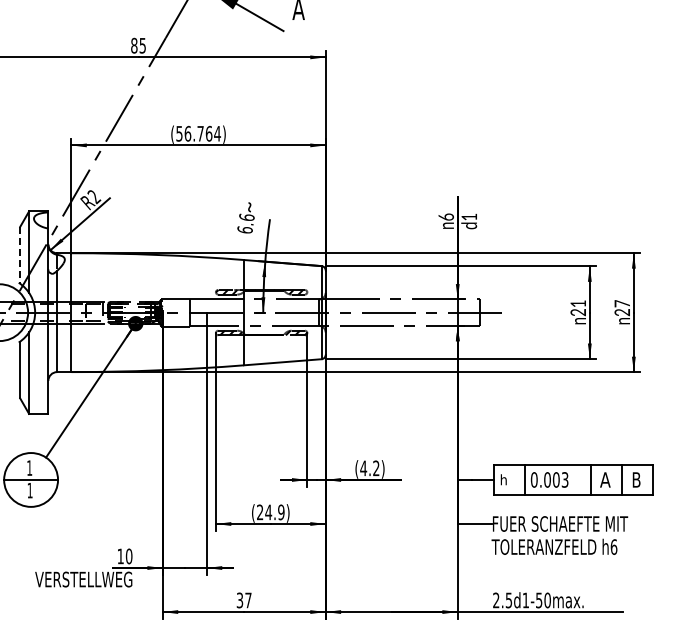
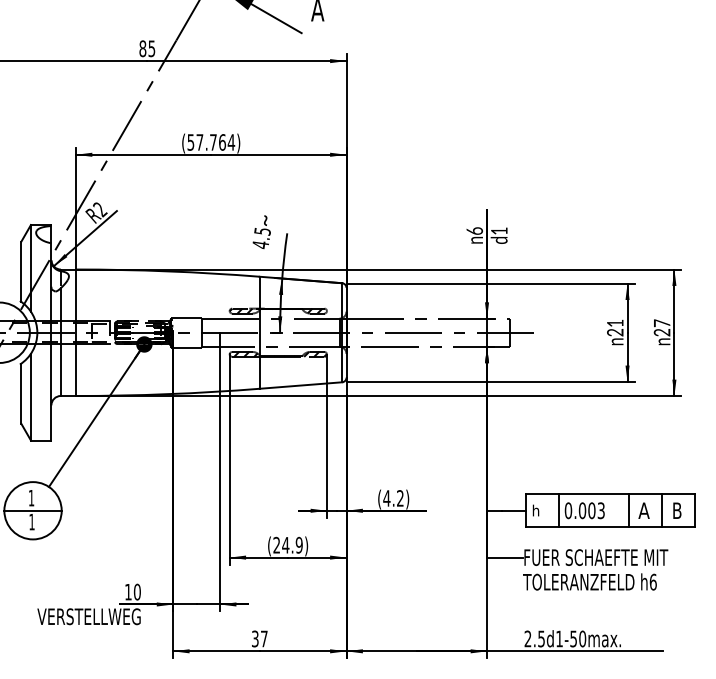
text: (187, 133) -> (199, 142), (56.764) -> (57.764)
text: (245, 223) -> (261, 237), 6.6 -> 4.5
line: (20, 255) -> (21, 271), dashed -> solid

